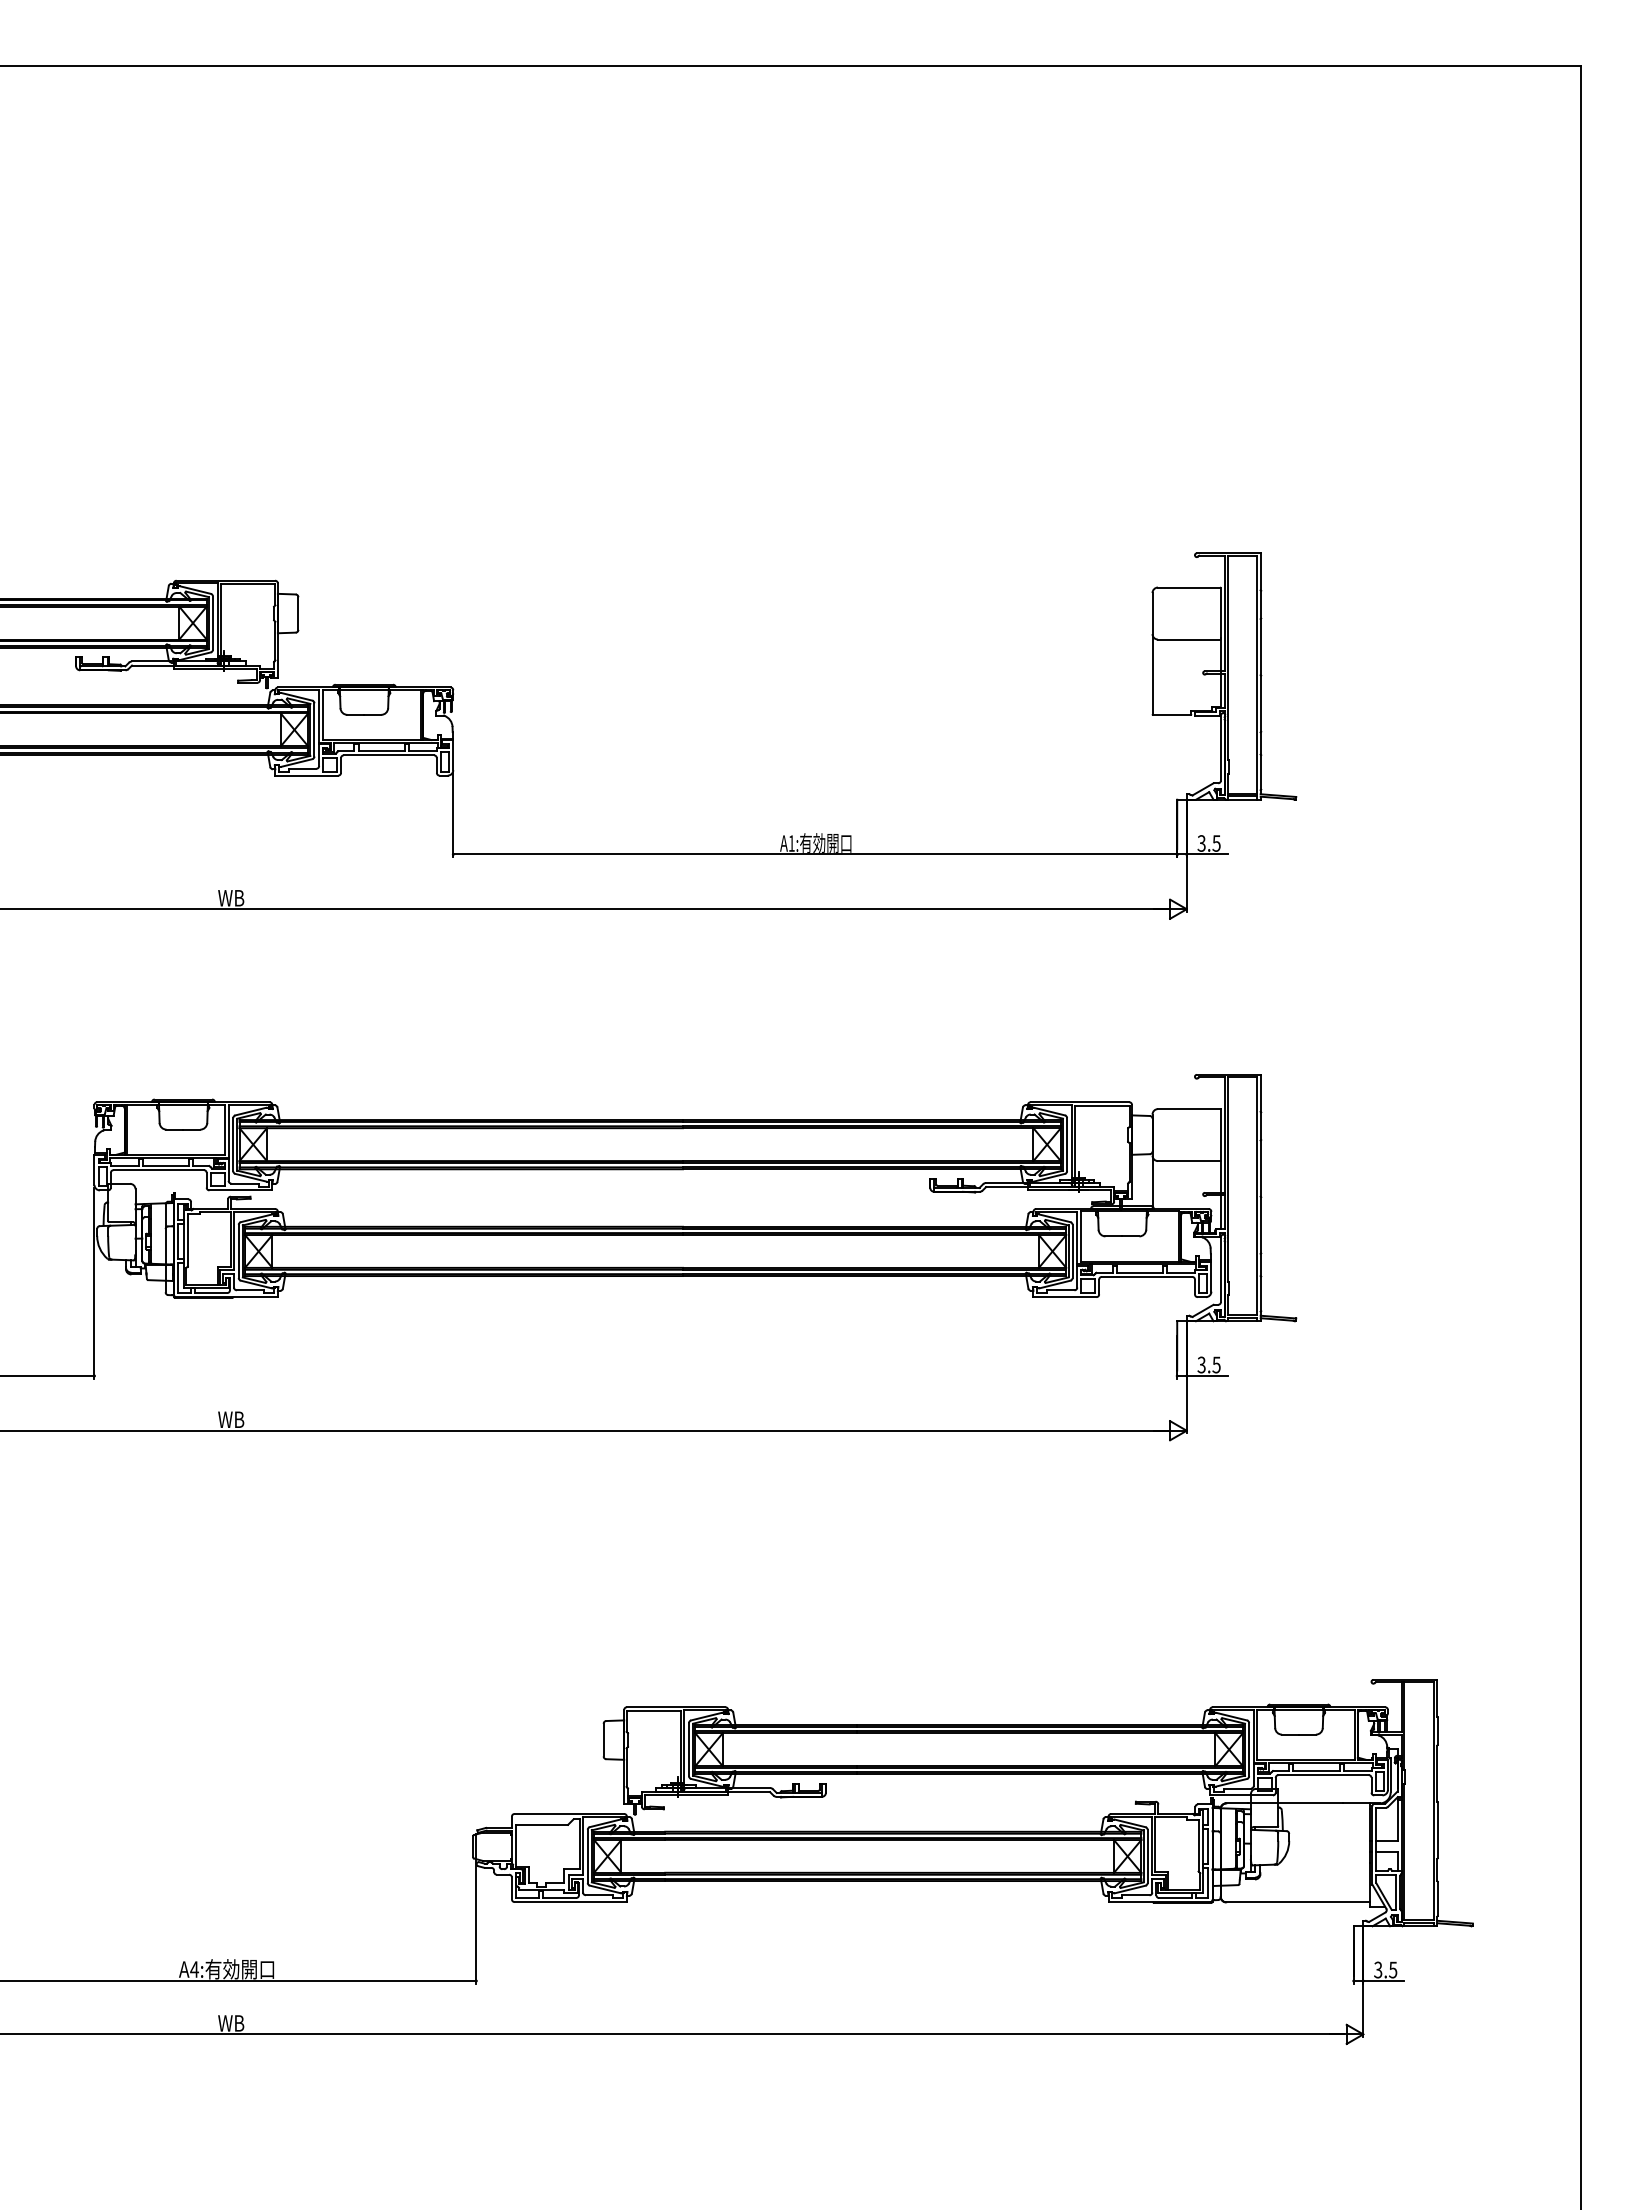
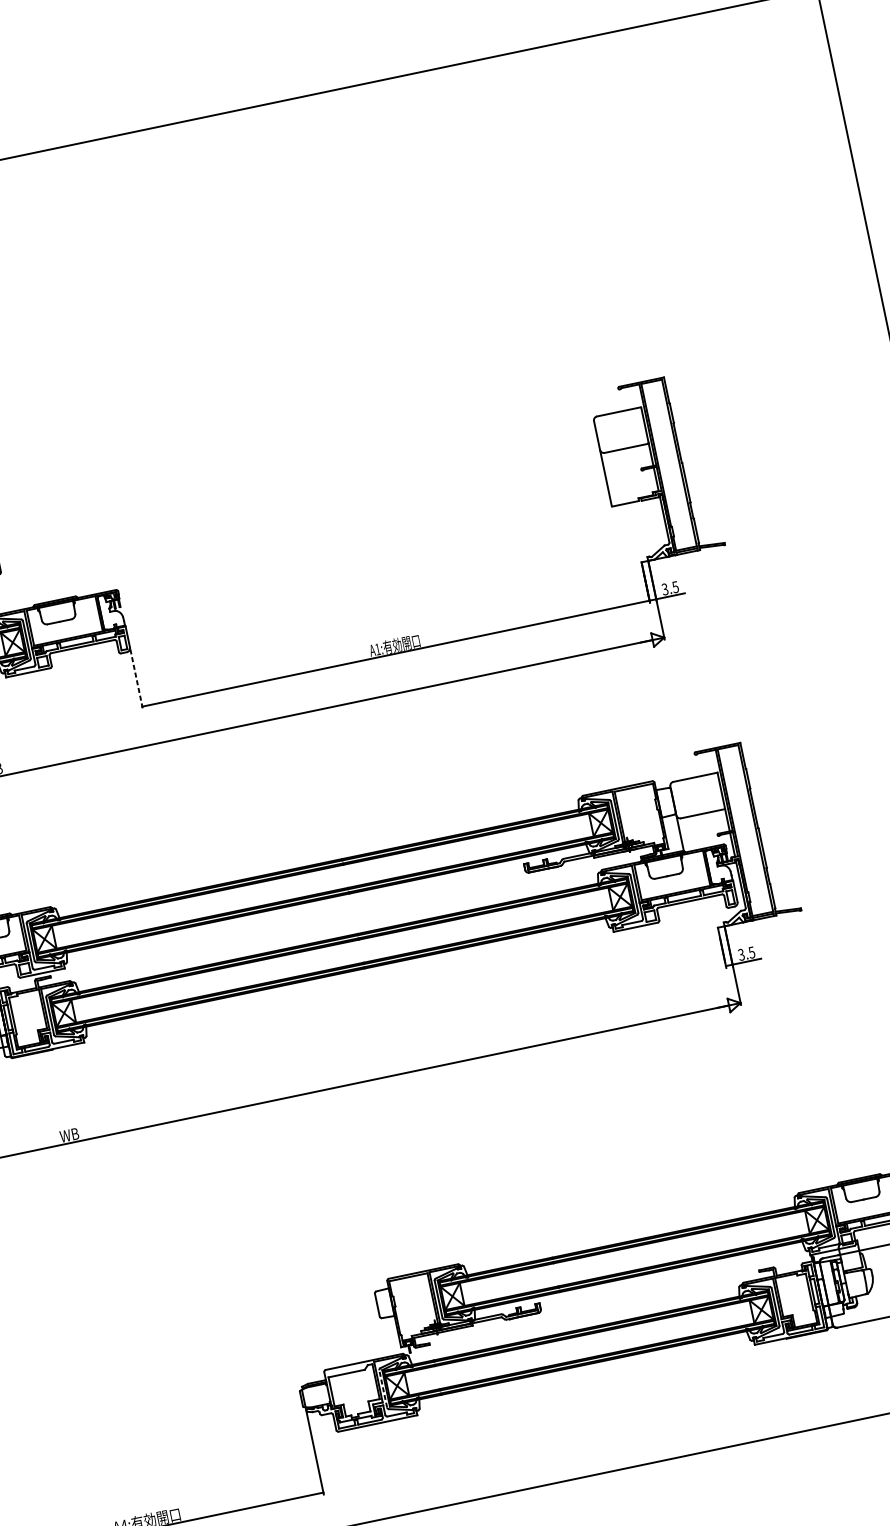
line: (453, 815) -> (136, 679), solid -> dashed
line: (587, 1856) -> (383, 1389), solid -> dashed

